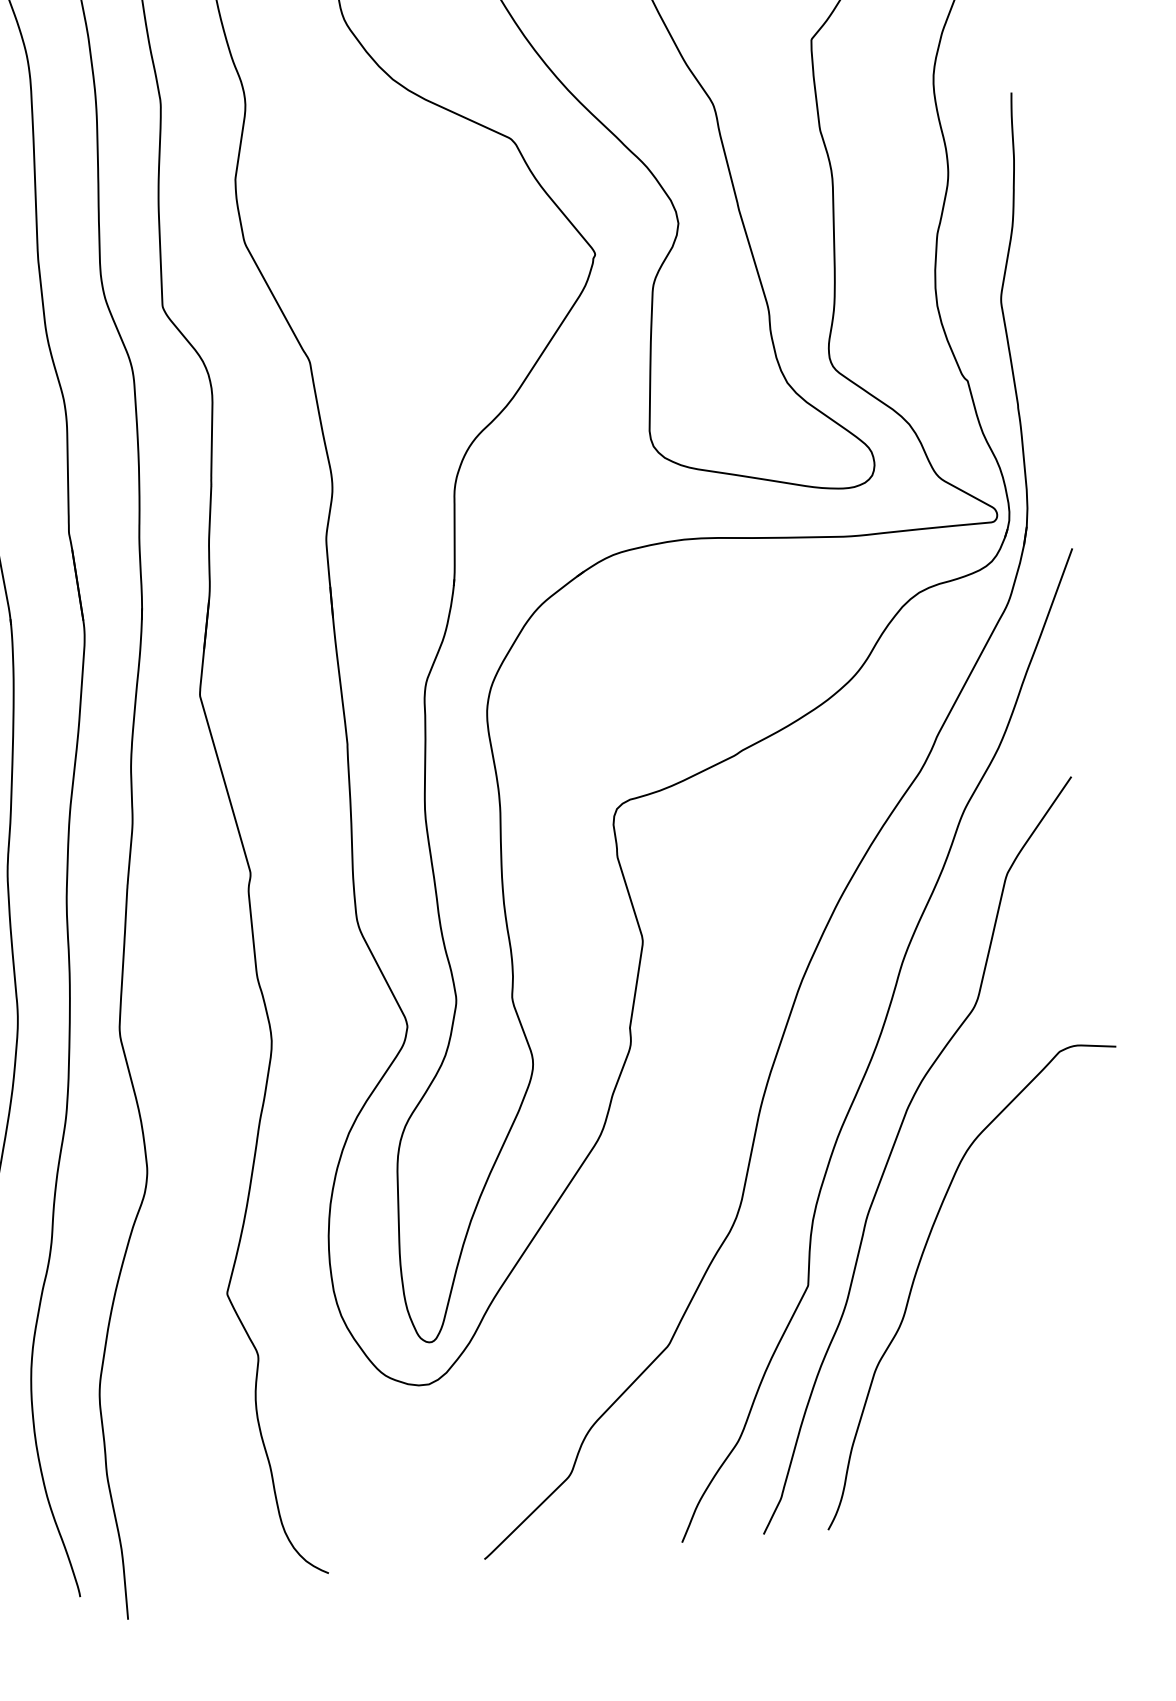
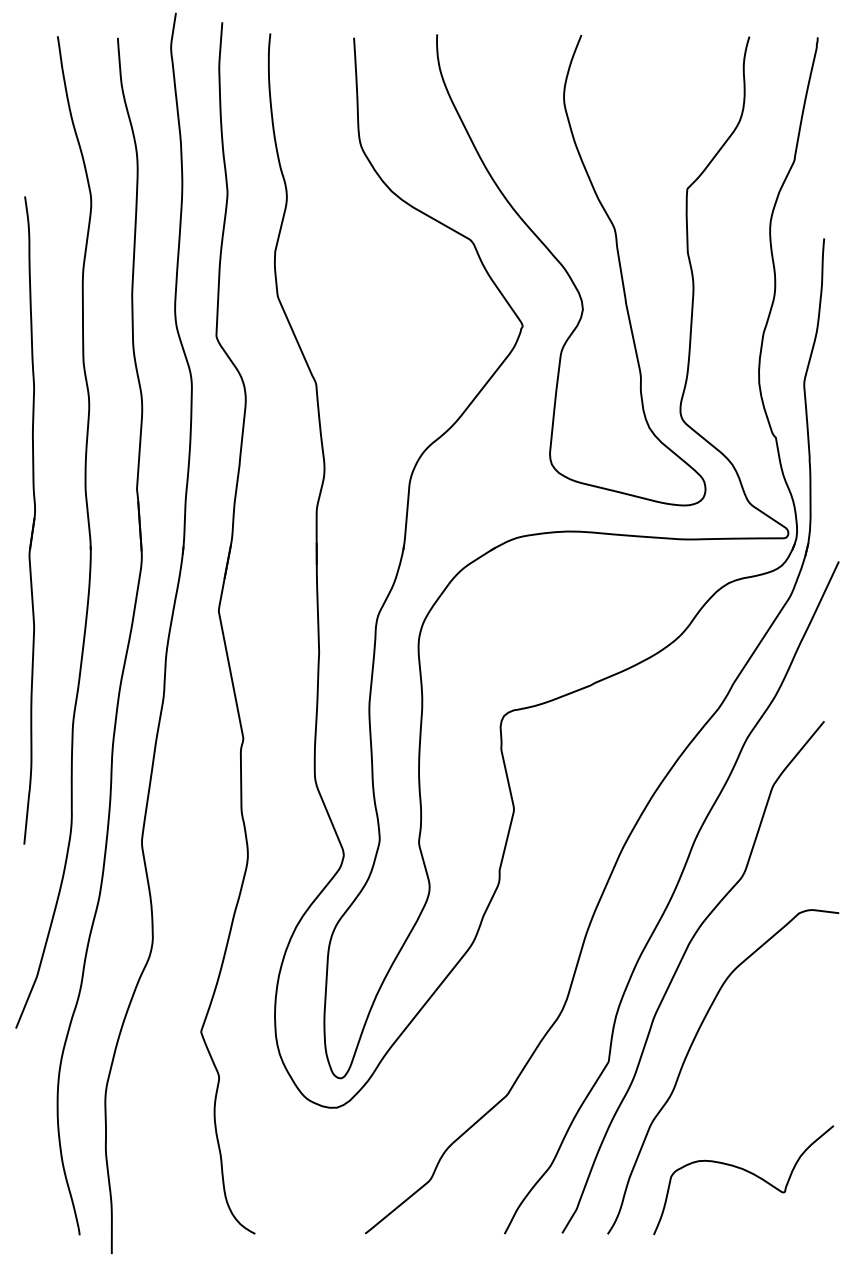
curve: (1018, 1425) -> (747, 1172), added

